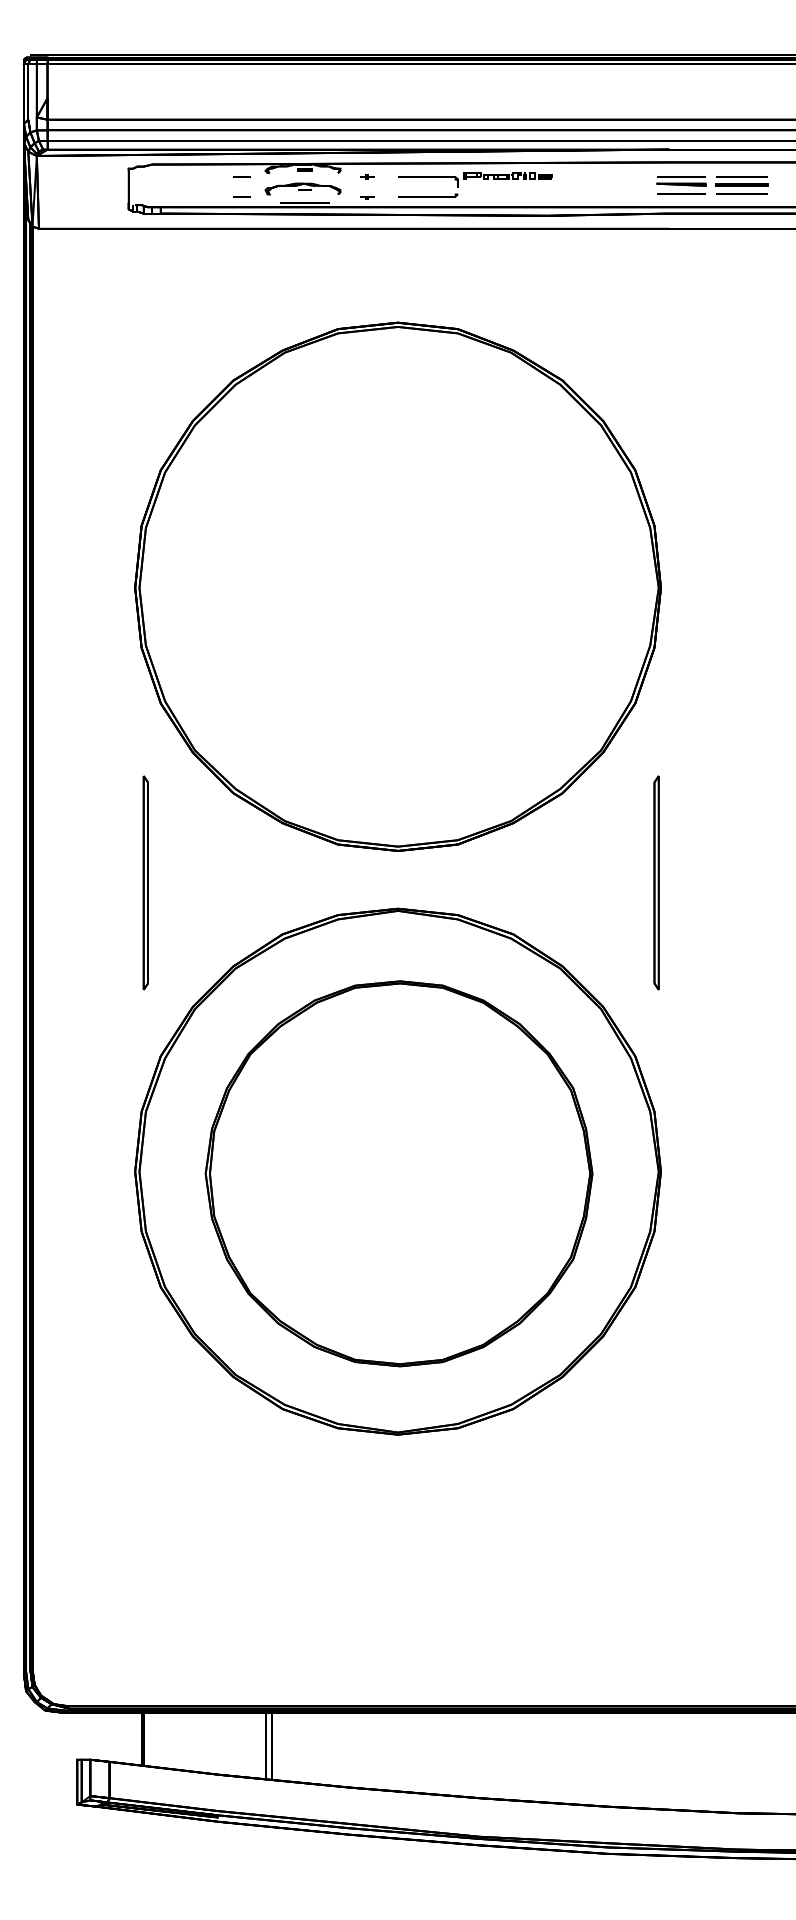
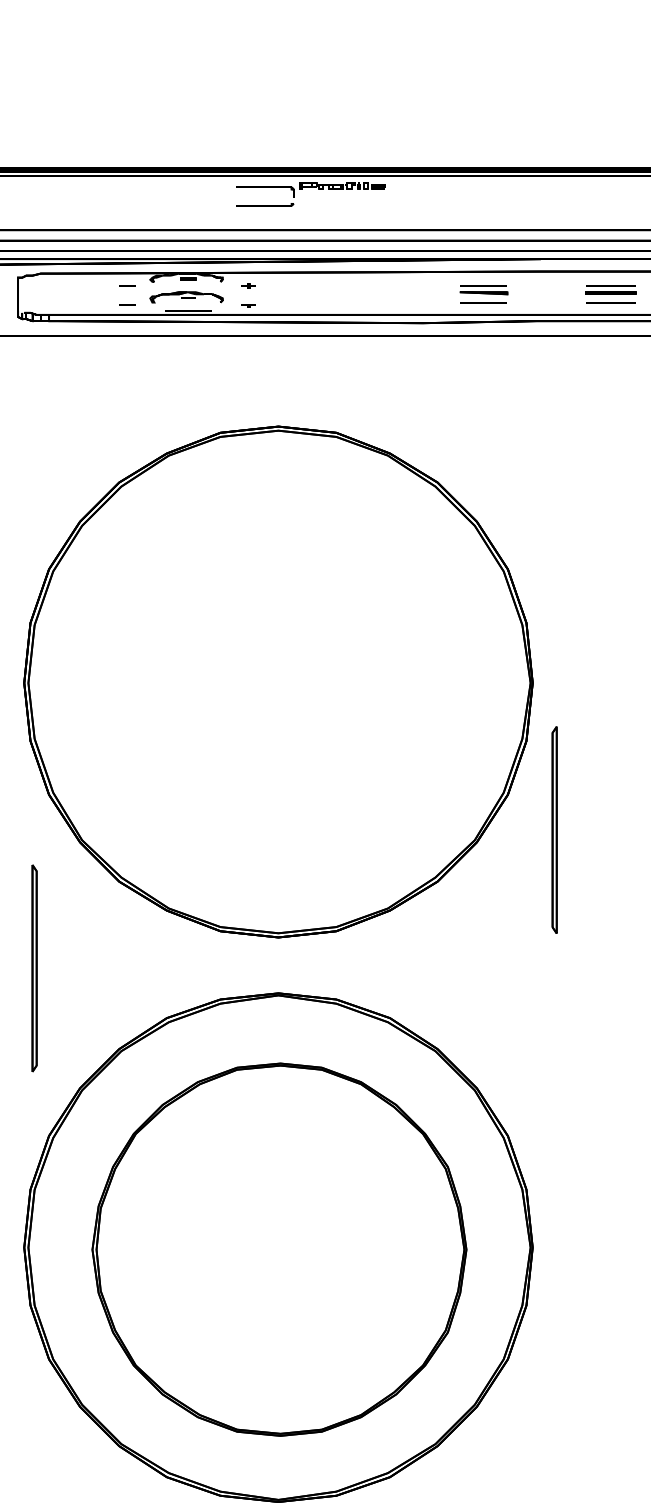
part: (475, 177) -> (310, 187), moved
part: (681, 185) -> (483, 293), moved
part: (656, 882) -> (554, 829), moved

